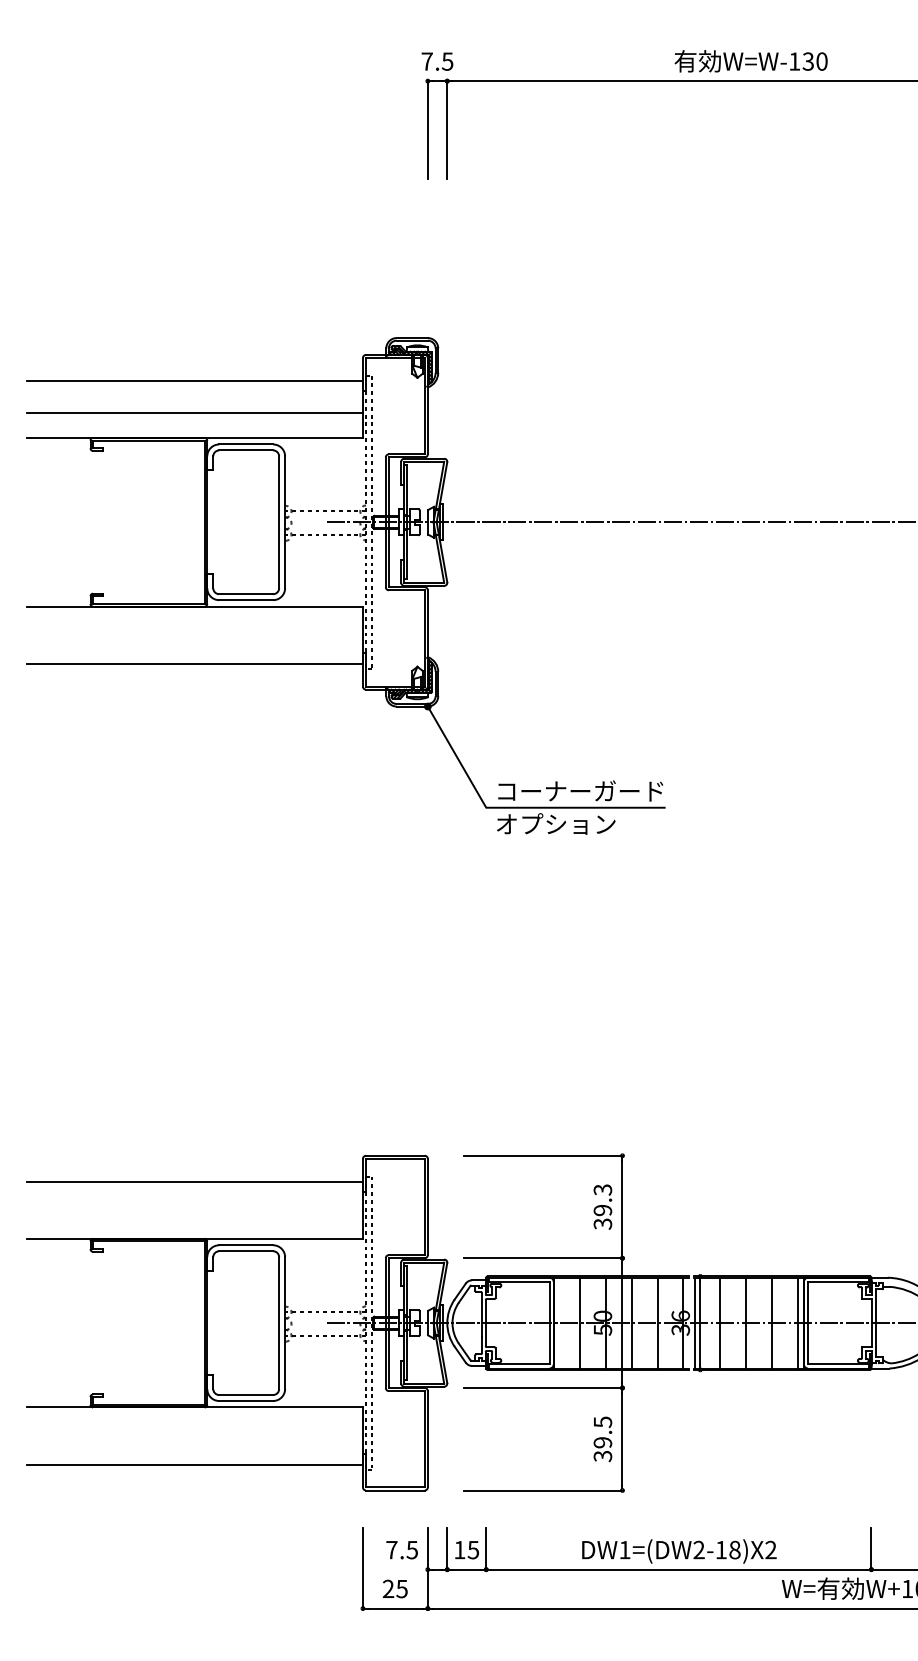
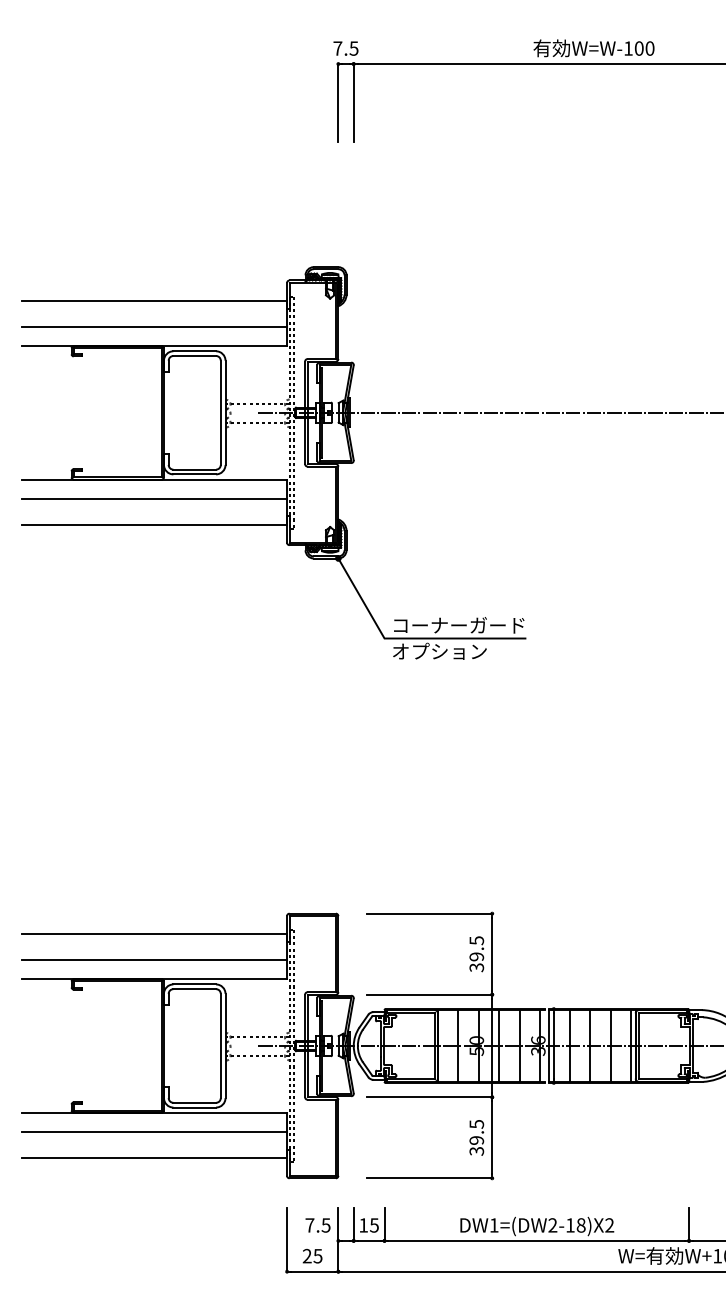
text: (807, 61) -> (638, 48), W=W-130 -> W=W-100
line: (195, 631) -> (154, 499), added
text: (602, 1189) -> (476, 940), 39.3 -> 39.5
line: (195, 1213) -> (154, 959), added
line: (195, 1432) -> (154, 1132), added

